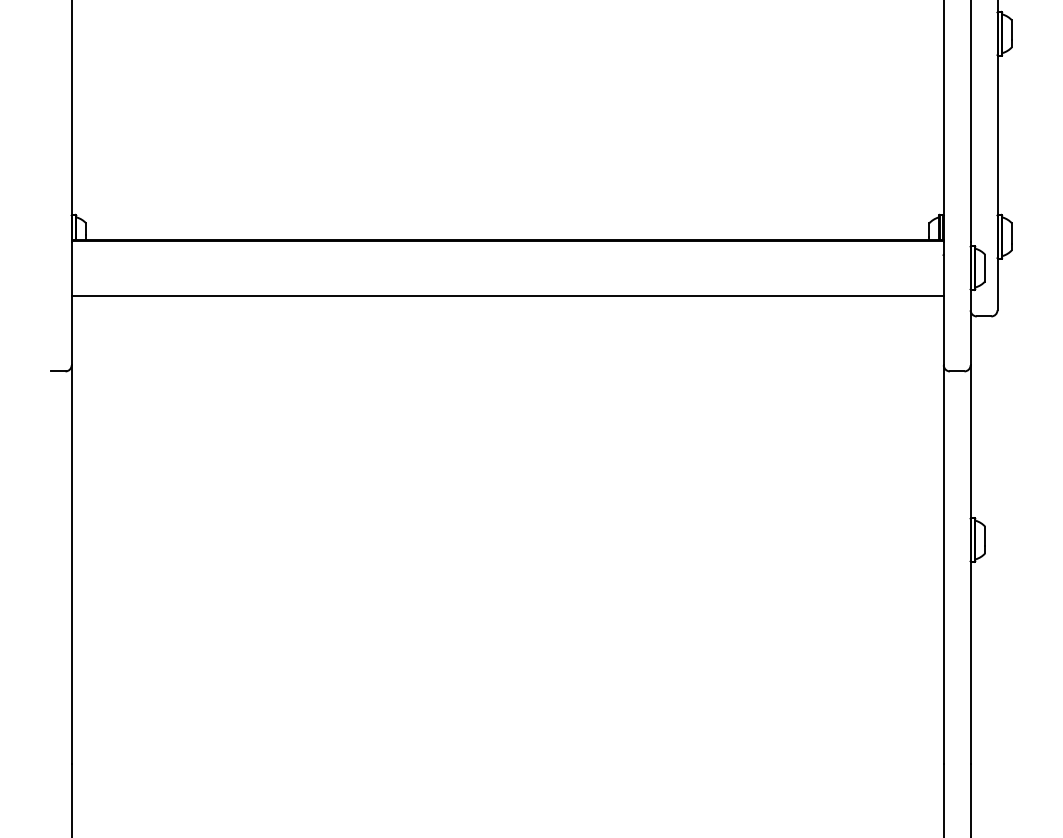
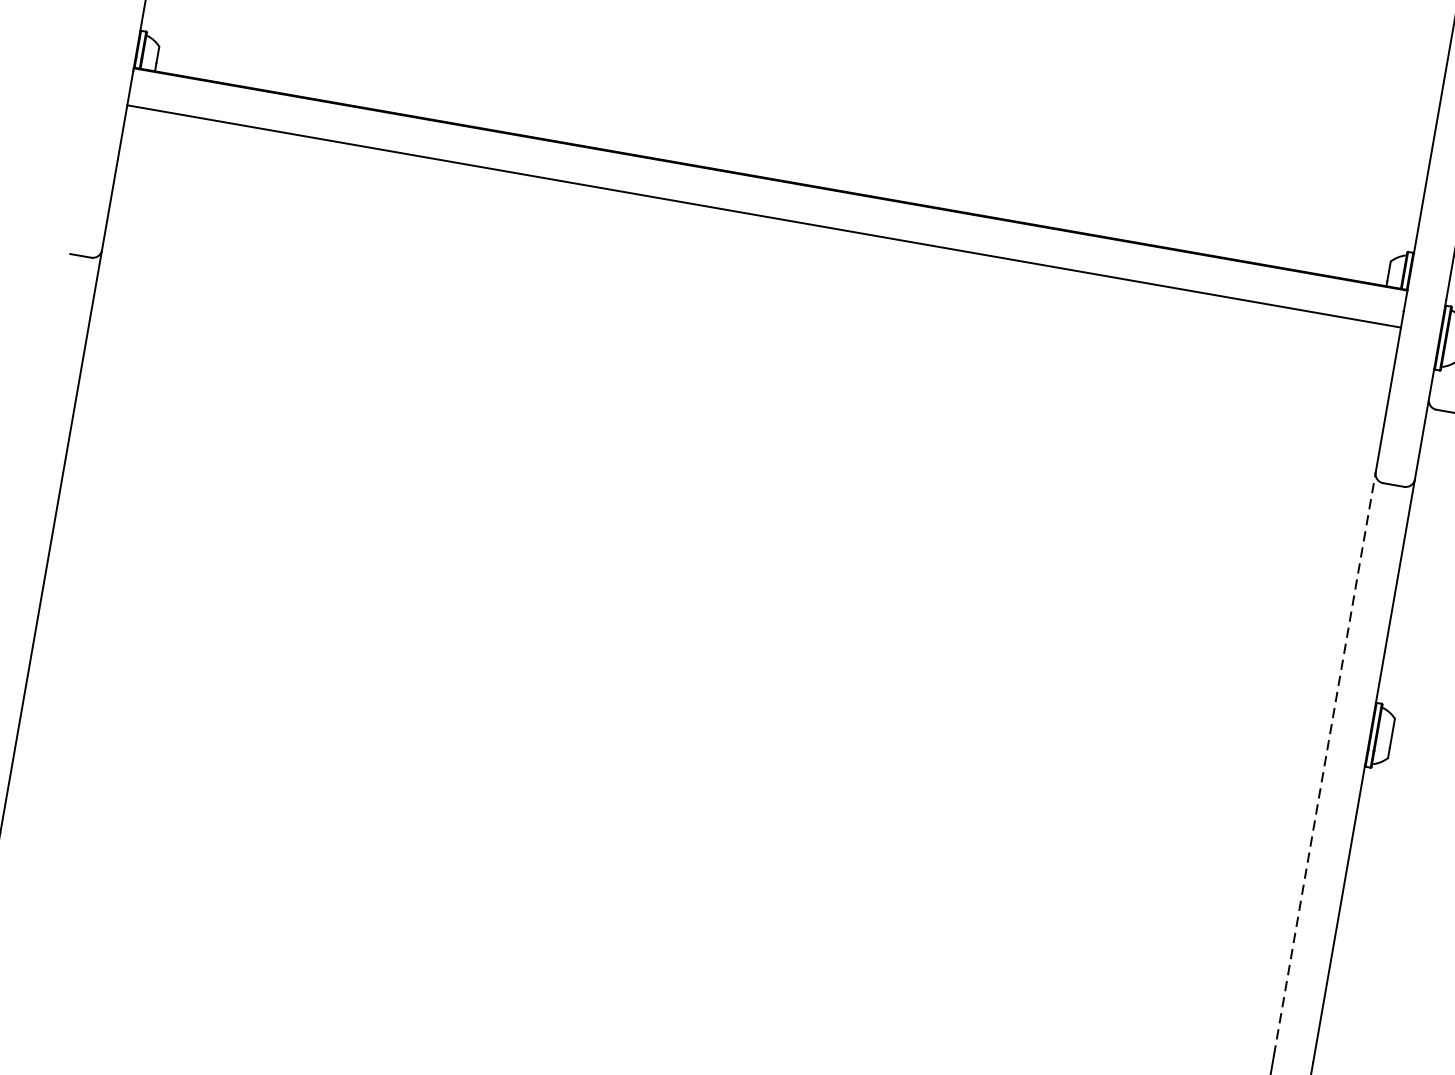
line: (507, 295) -> (763, 215), moved
line: (943, 564) -> (1324, 763), solid -> dashed

